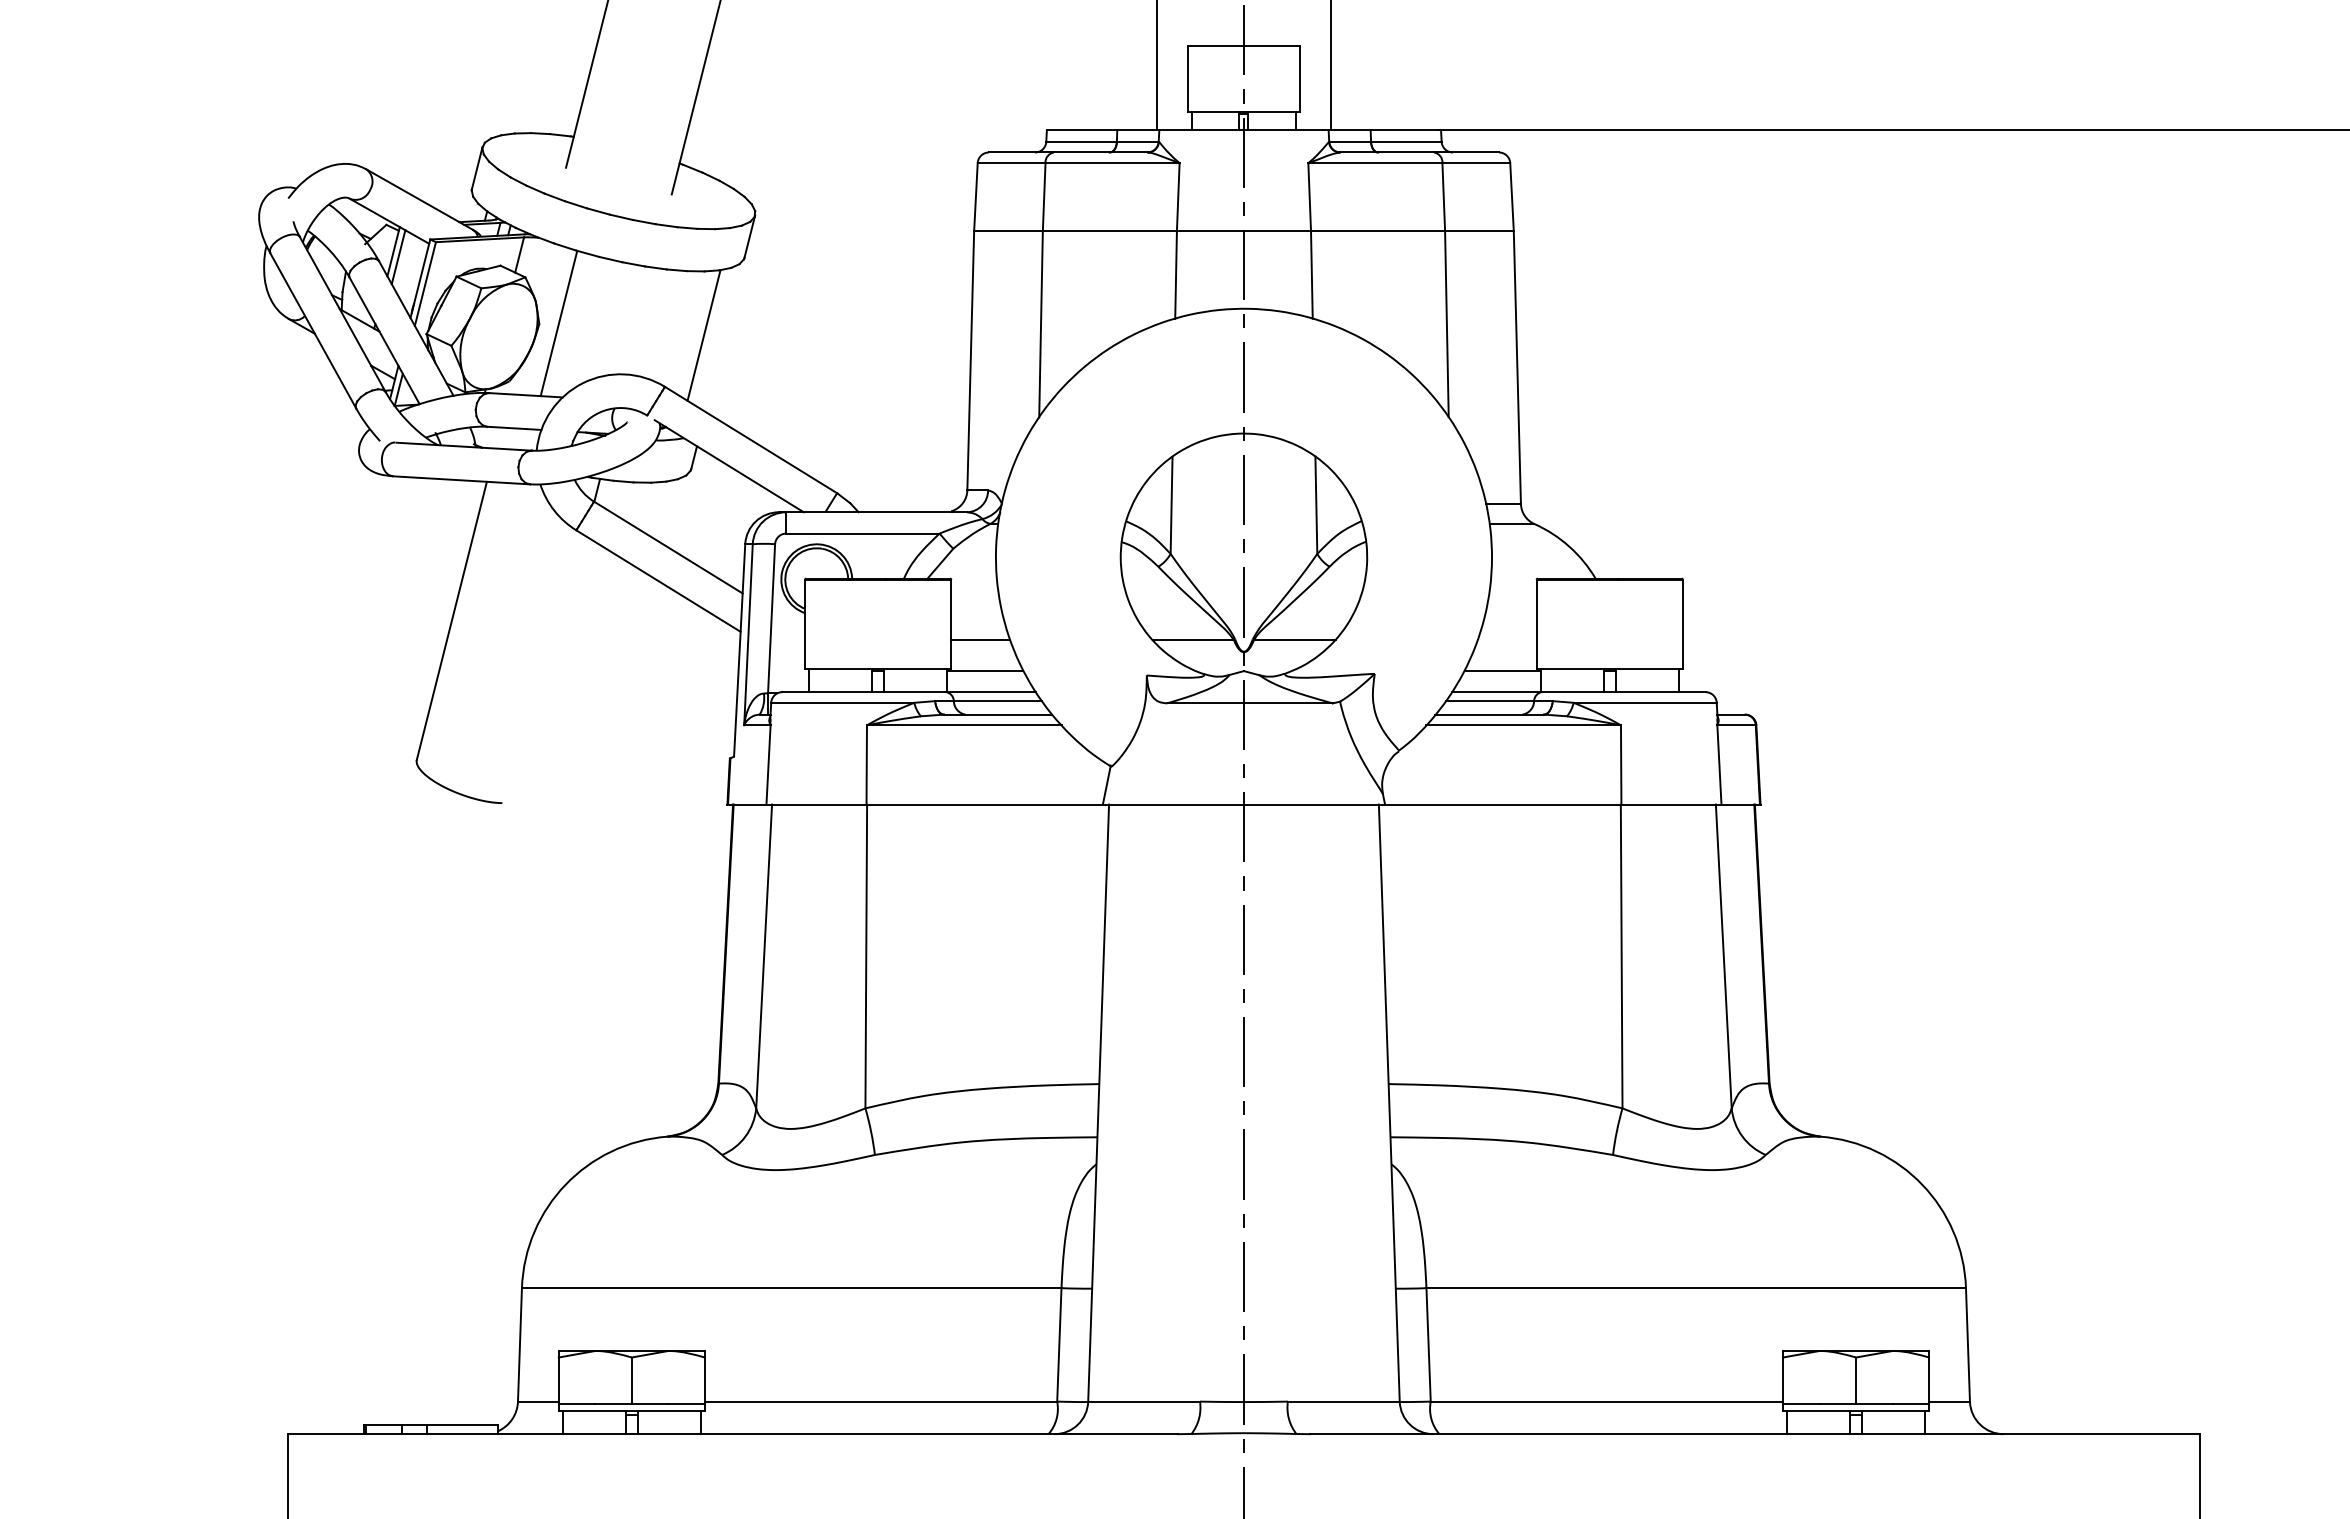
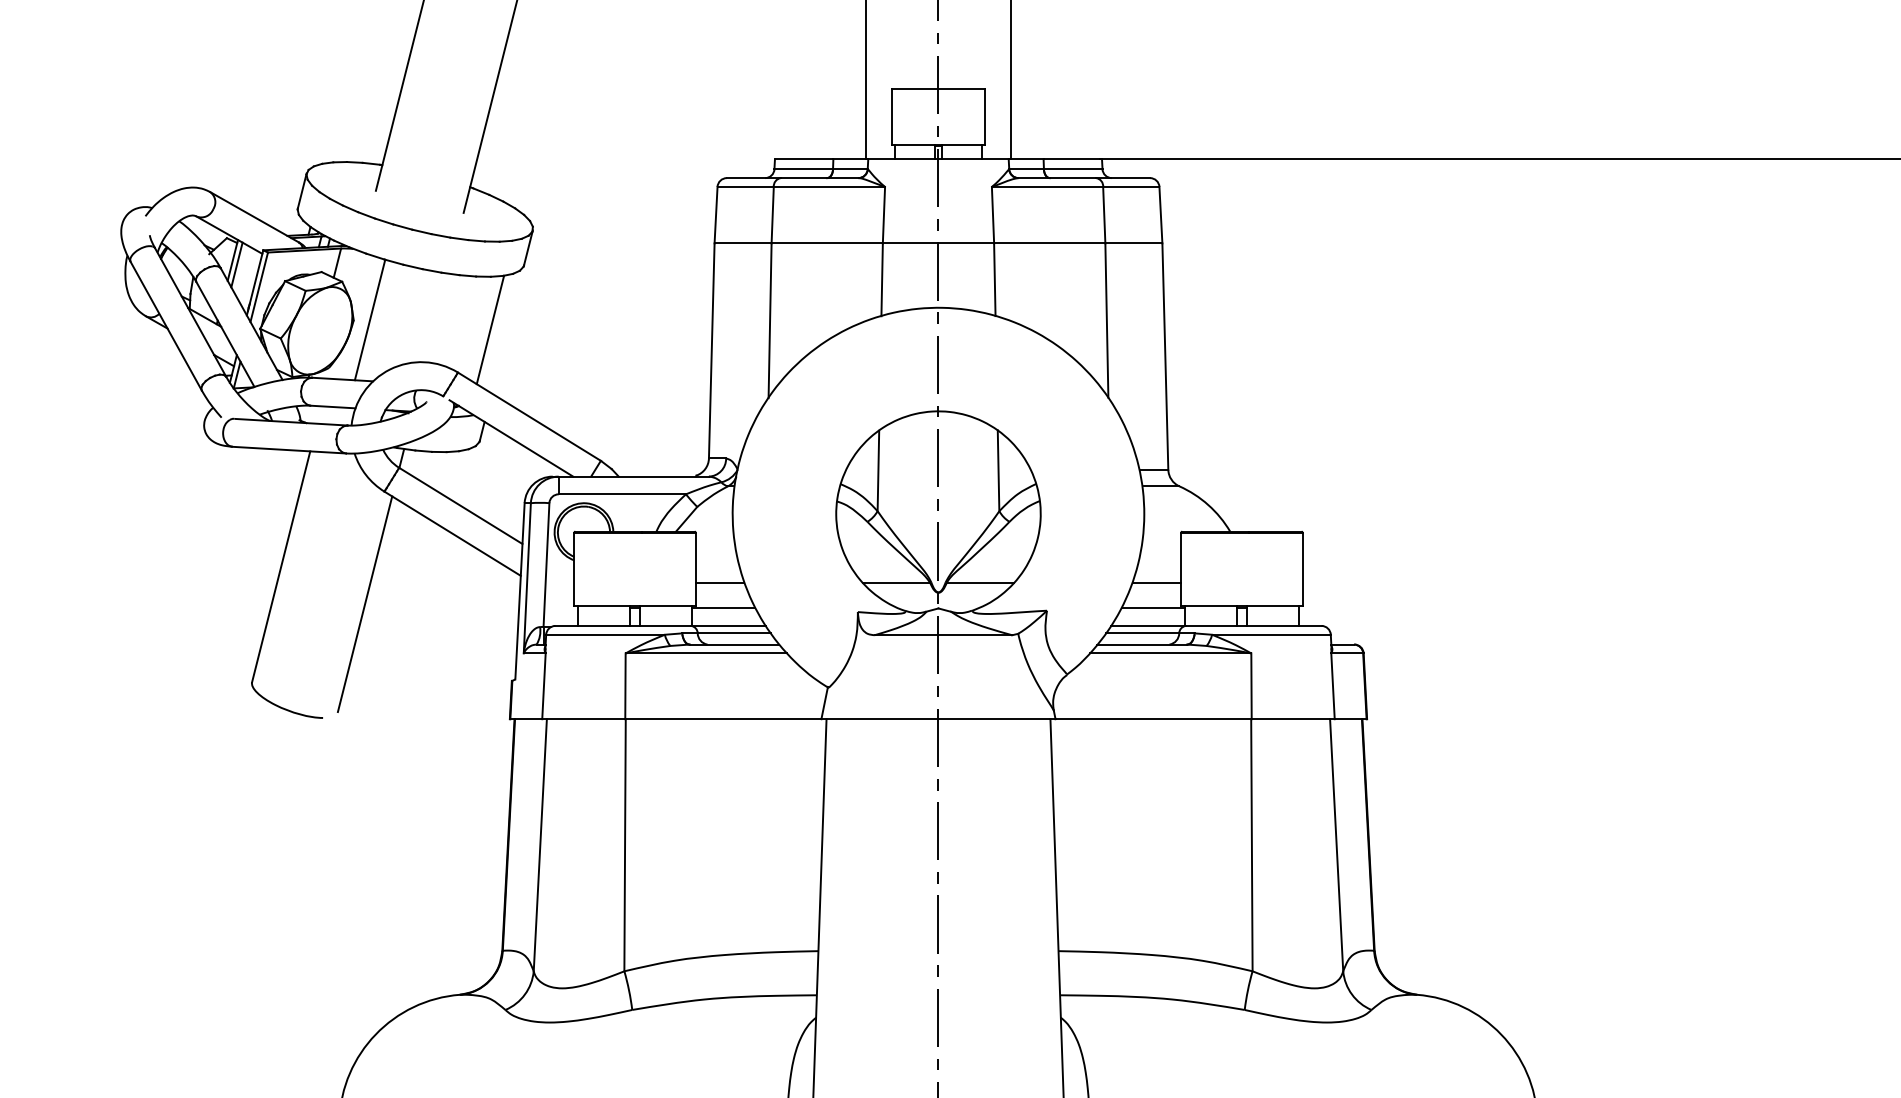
line: (1507, 640) -> (1157, 583), added
line: (552, 665) -> (364, 603), added

